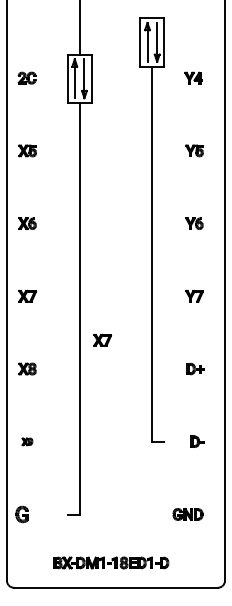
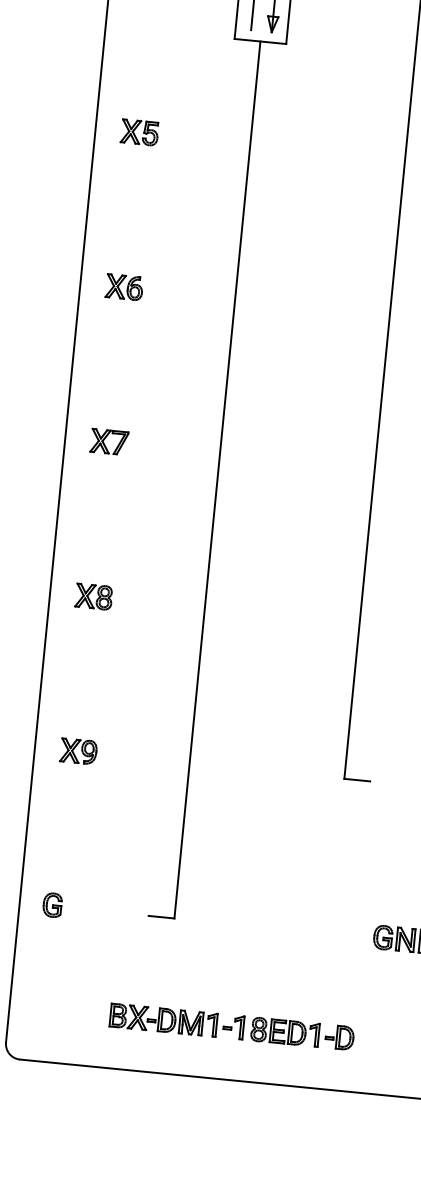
part: (102, 339) -> (259, 549), removed
part: (27, 441) -> (78, 750), size x1.67
part: (22, 514) -> (52, 905), size x0.71

